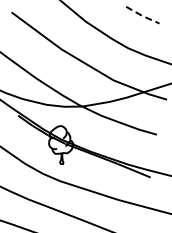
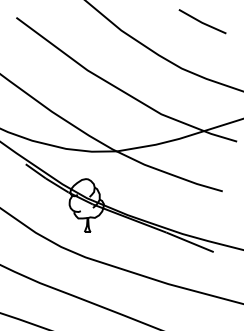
line: (142, 15) -> (202, 22), dashed -> solid

